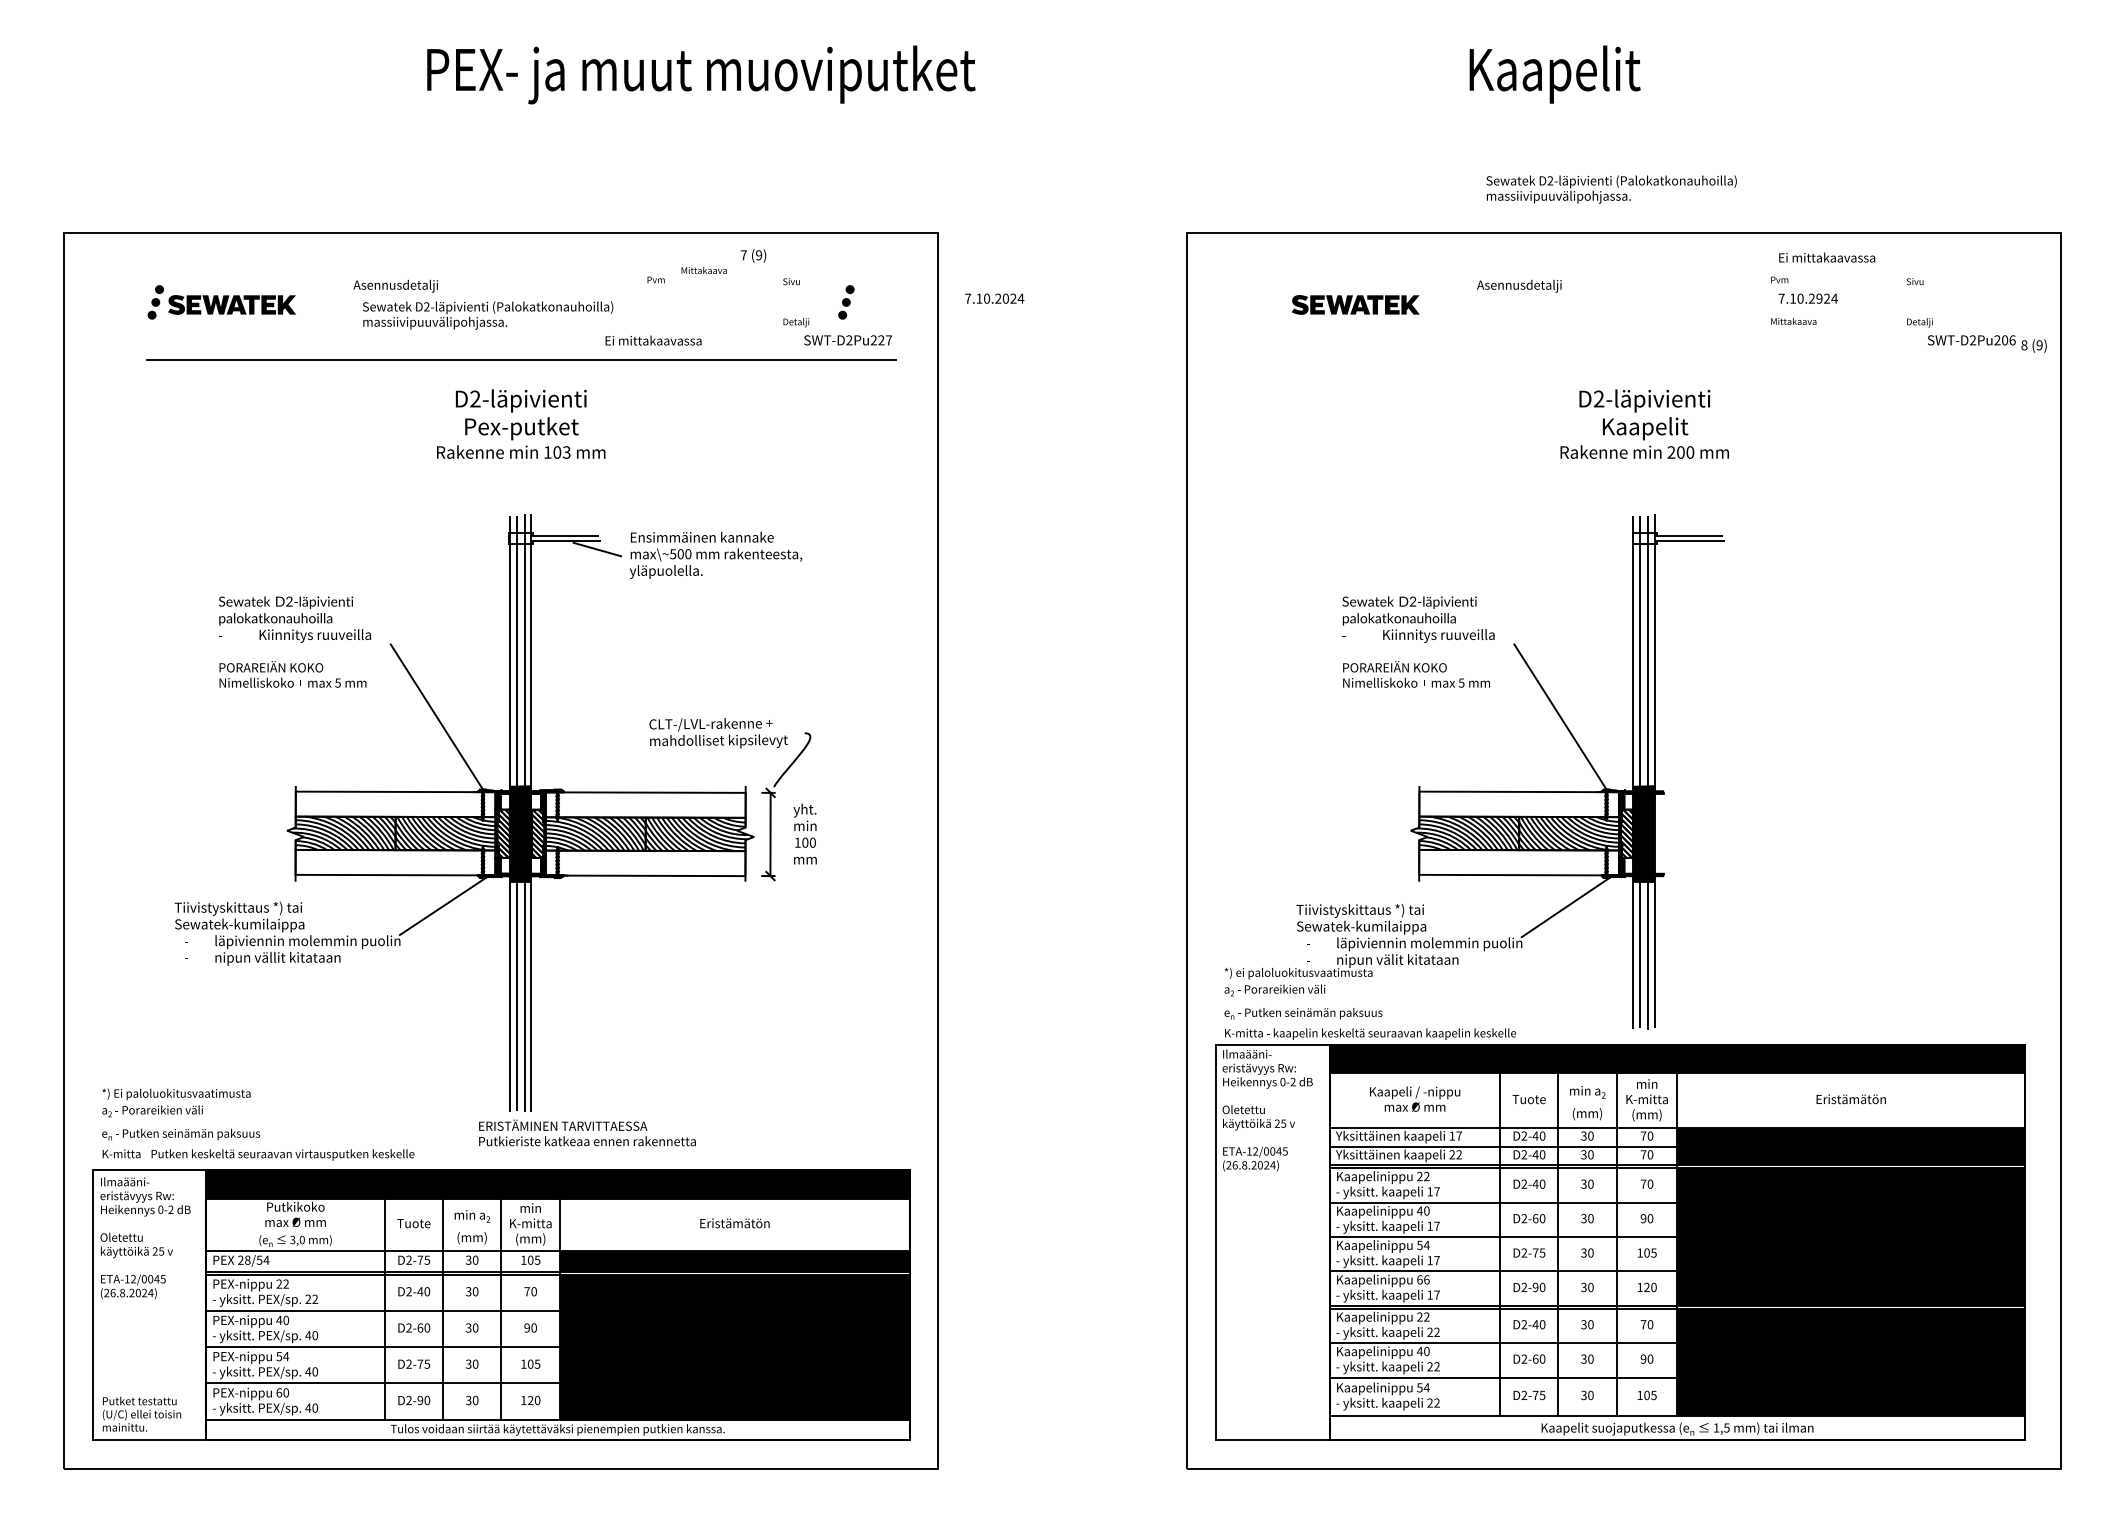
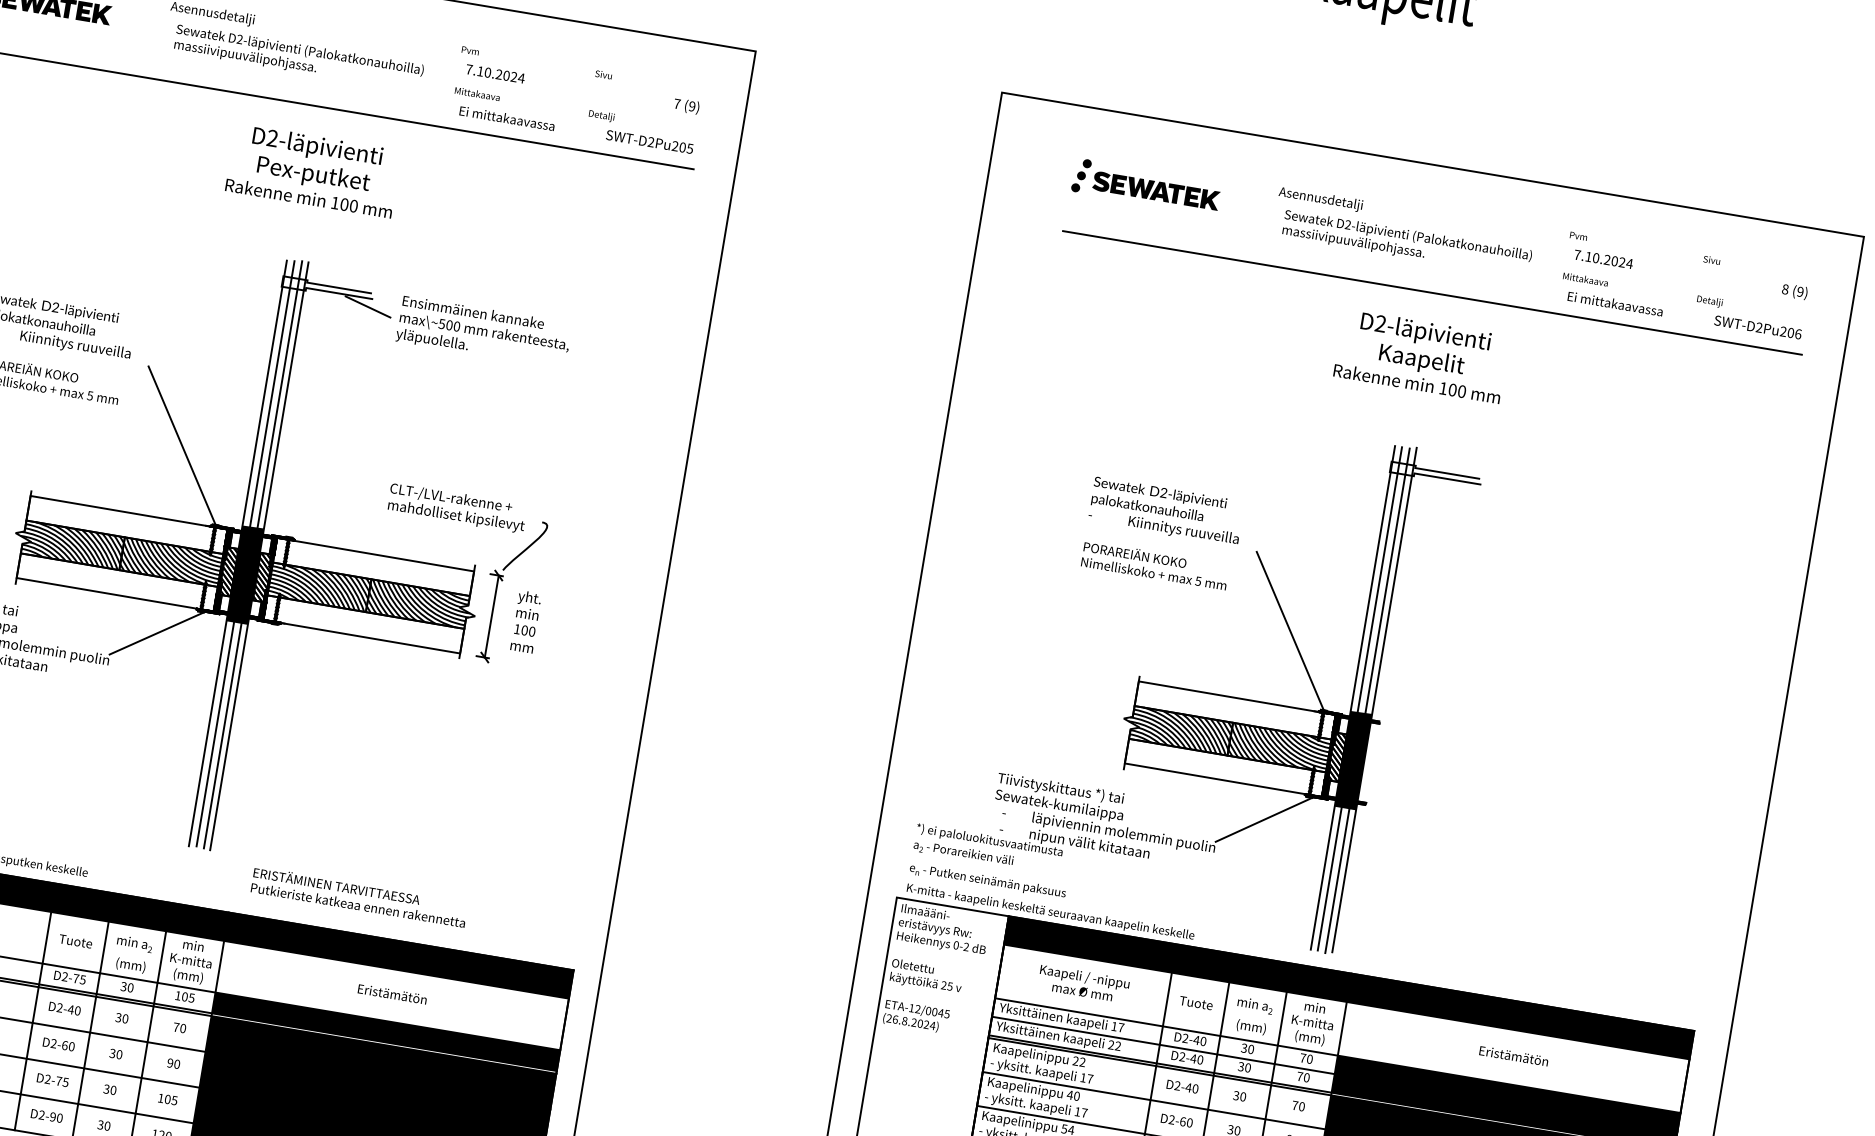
text: (1611, 189) -> (1406, 243), moved
text: (753, 255) -> (686, 105), moved
text: (1827, 257) -> (1615, 303), moved
text: (703, 269) -> (476, 92), moved
text: (994, 298) -> (495, 73), moved
text: (1819, 298) -> (1614, 261), 7.10.2924 -> 7.10.2024
part: (846, 302) -> (1081, 175), moved
text: (653, 340) -> (507, 118), moved
text: (885, 340) -> (686, 148), SWT-D2Pu227 -> SWT-D2Pu205
text: (2033, 345) -> (1794, 291), moved
line: (1644, 360) -> (1431, 293), added
text: (566, 452) -> (353, 206), 103 -> 100
text: (1671, 452) -> (1443, 388), 200 -> 100
text: (587, 1132) -> (359, 896), moved

